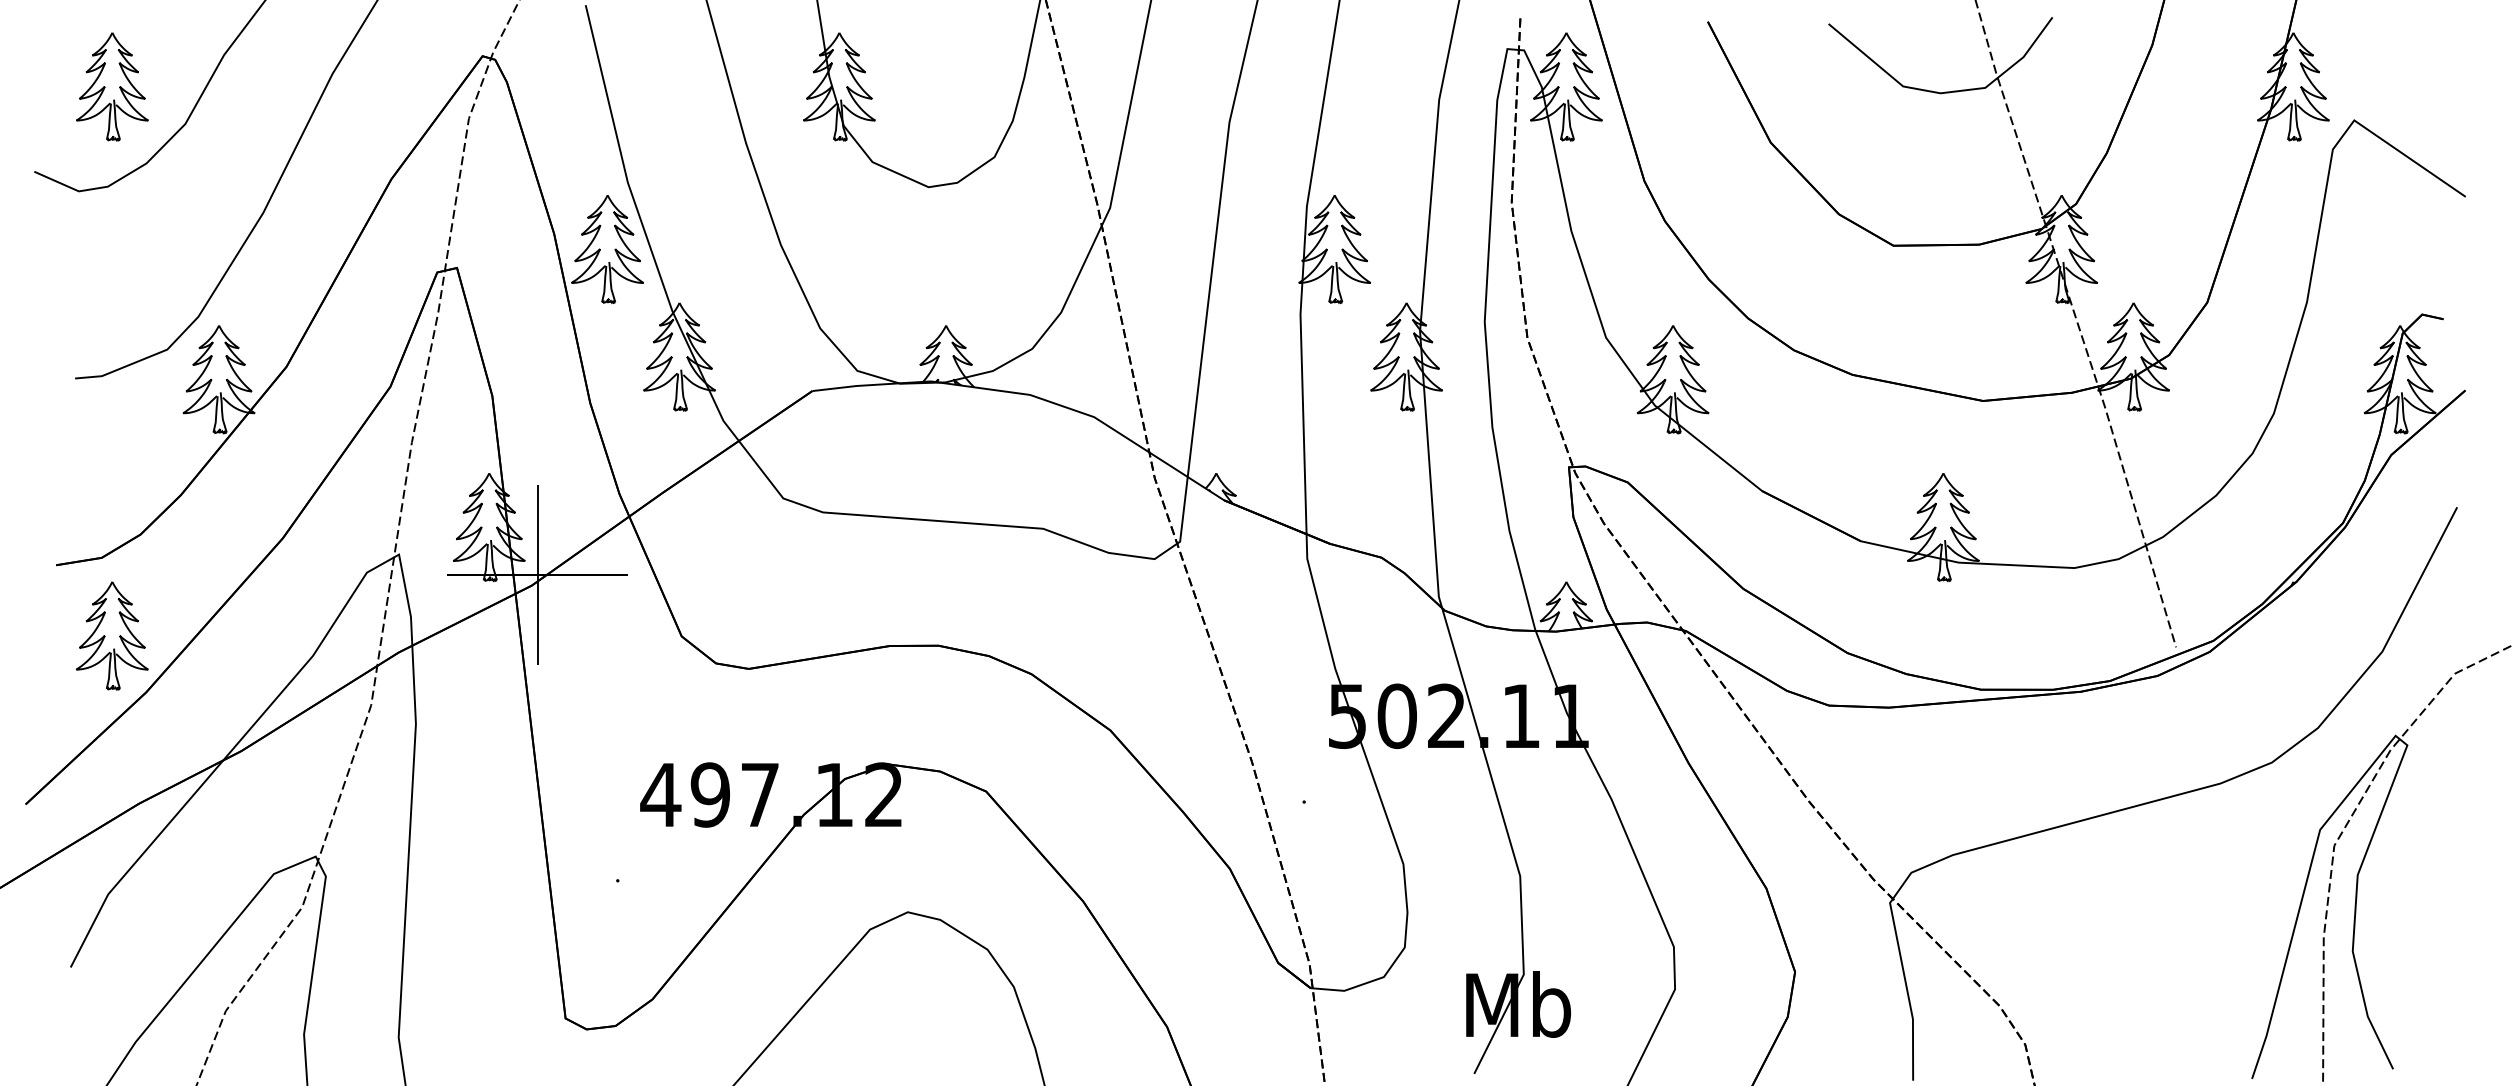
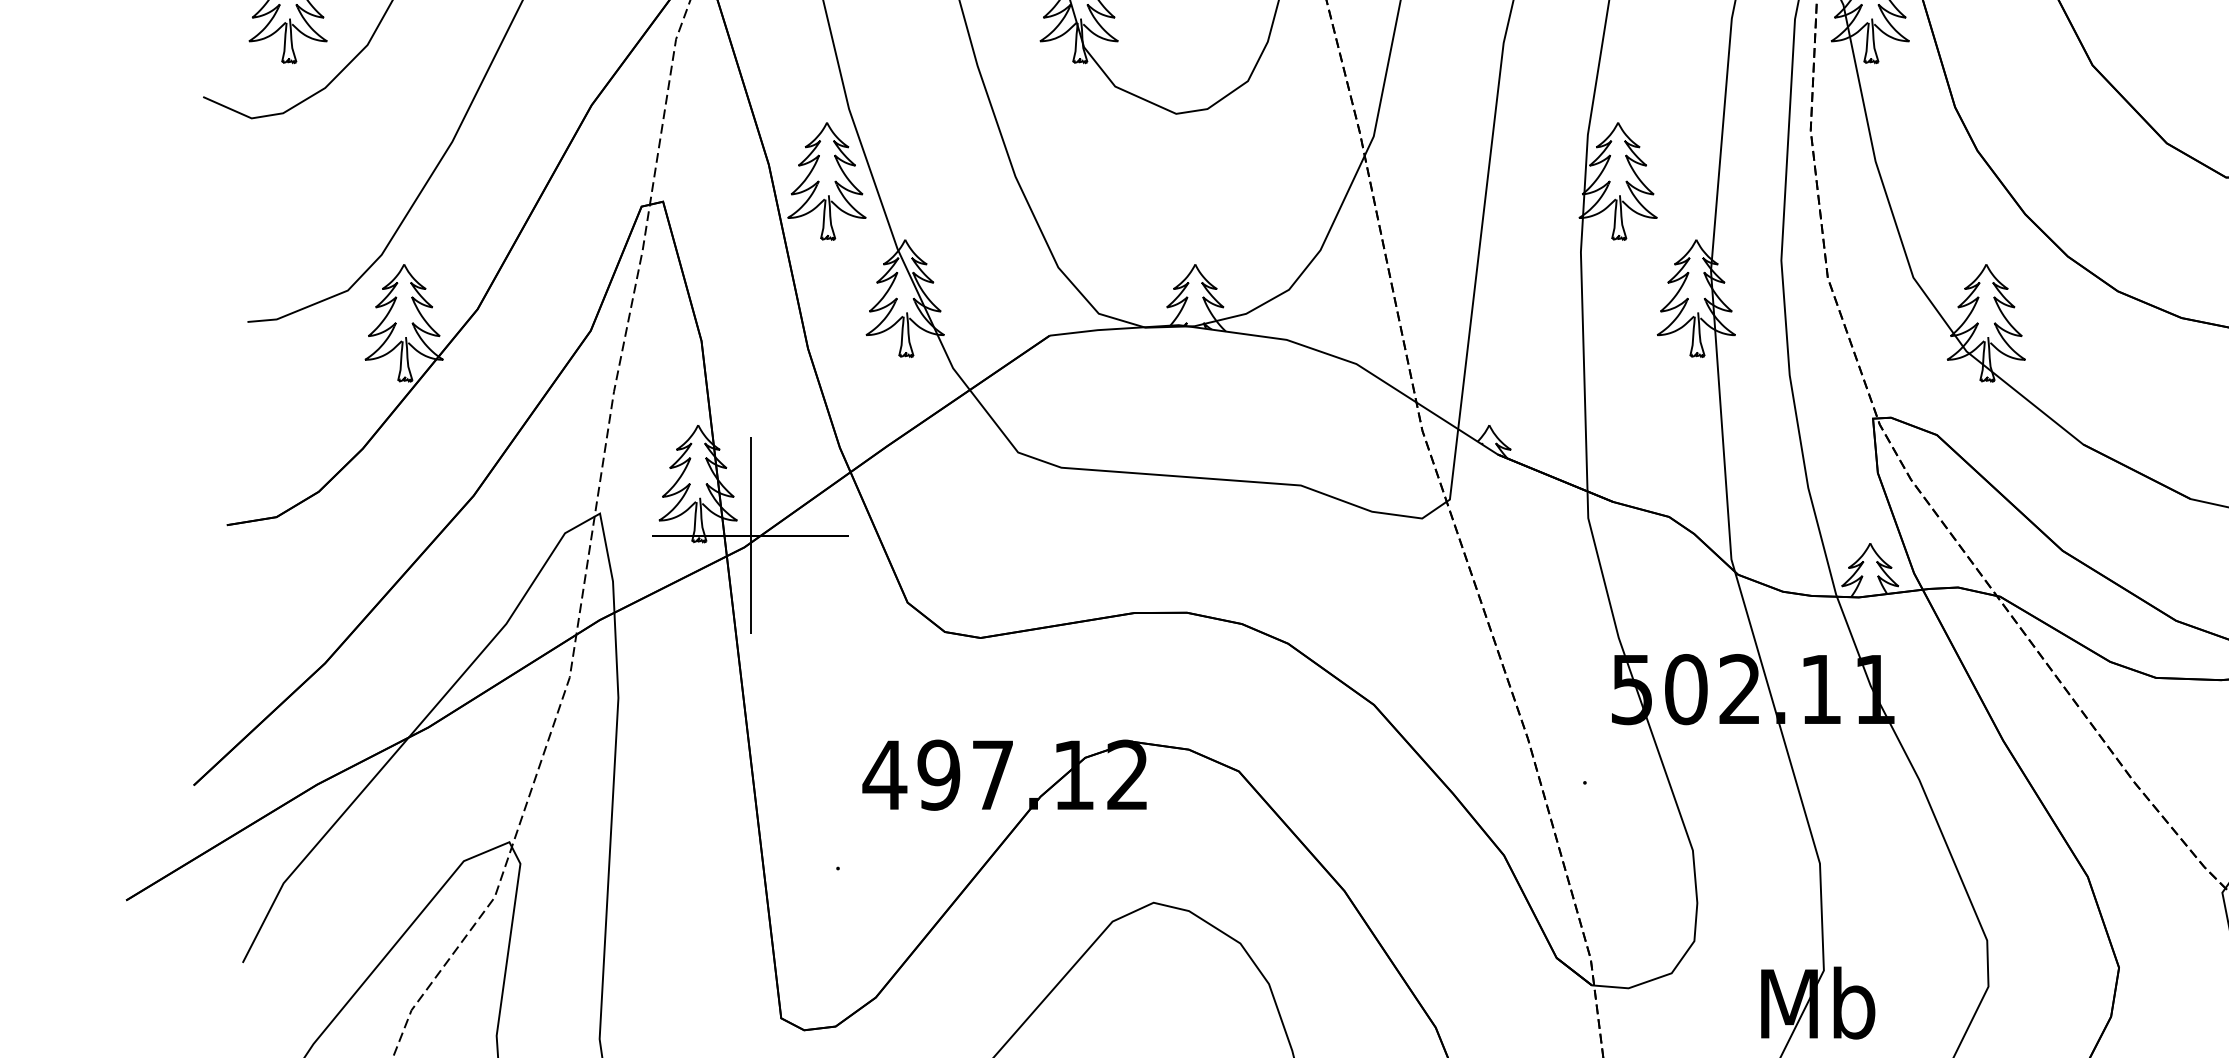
part: (112, 635) -> (288, 601), removed

